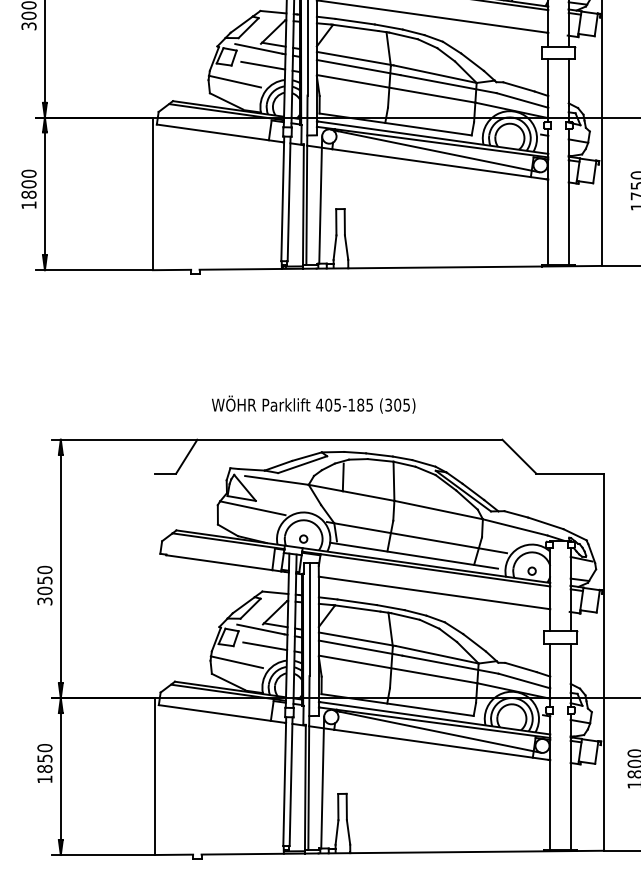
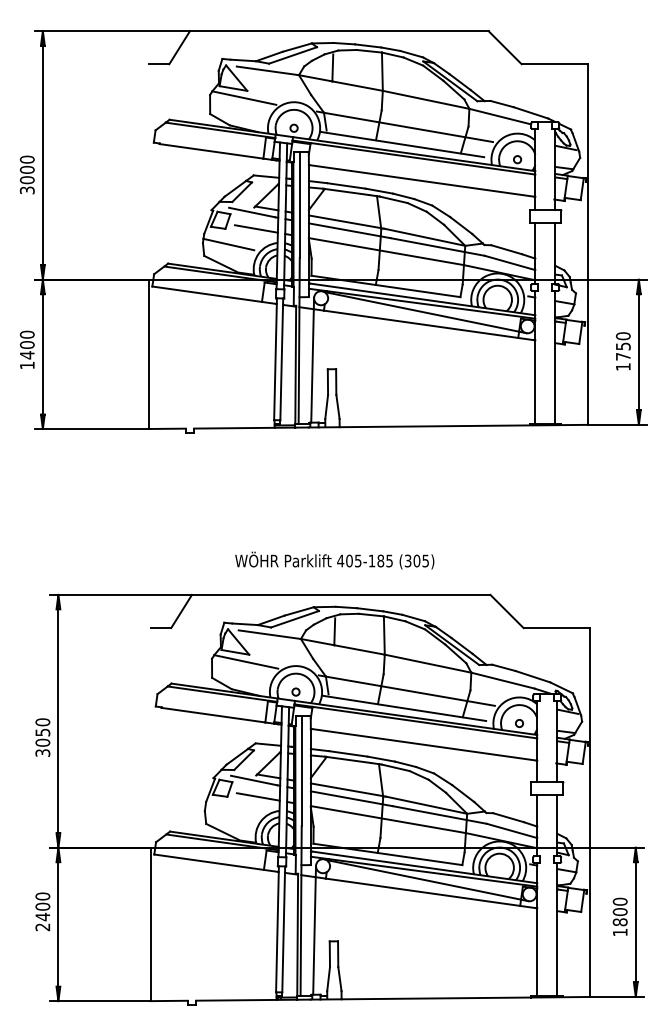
text: (28, 195) -> (26, 355), 1800 -> 1400
text: (313, 404) -> (334, 560), moved
line: (236, 662) -> (230, 812), removed
text: (44, 768) -> (42, 916), 1850 -> 2400

